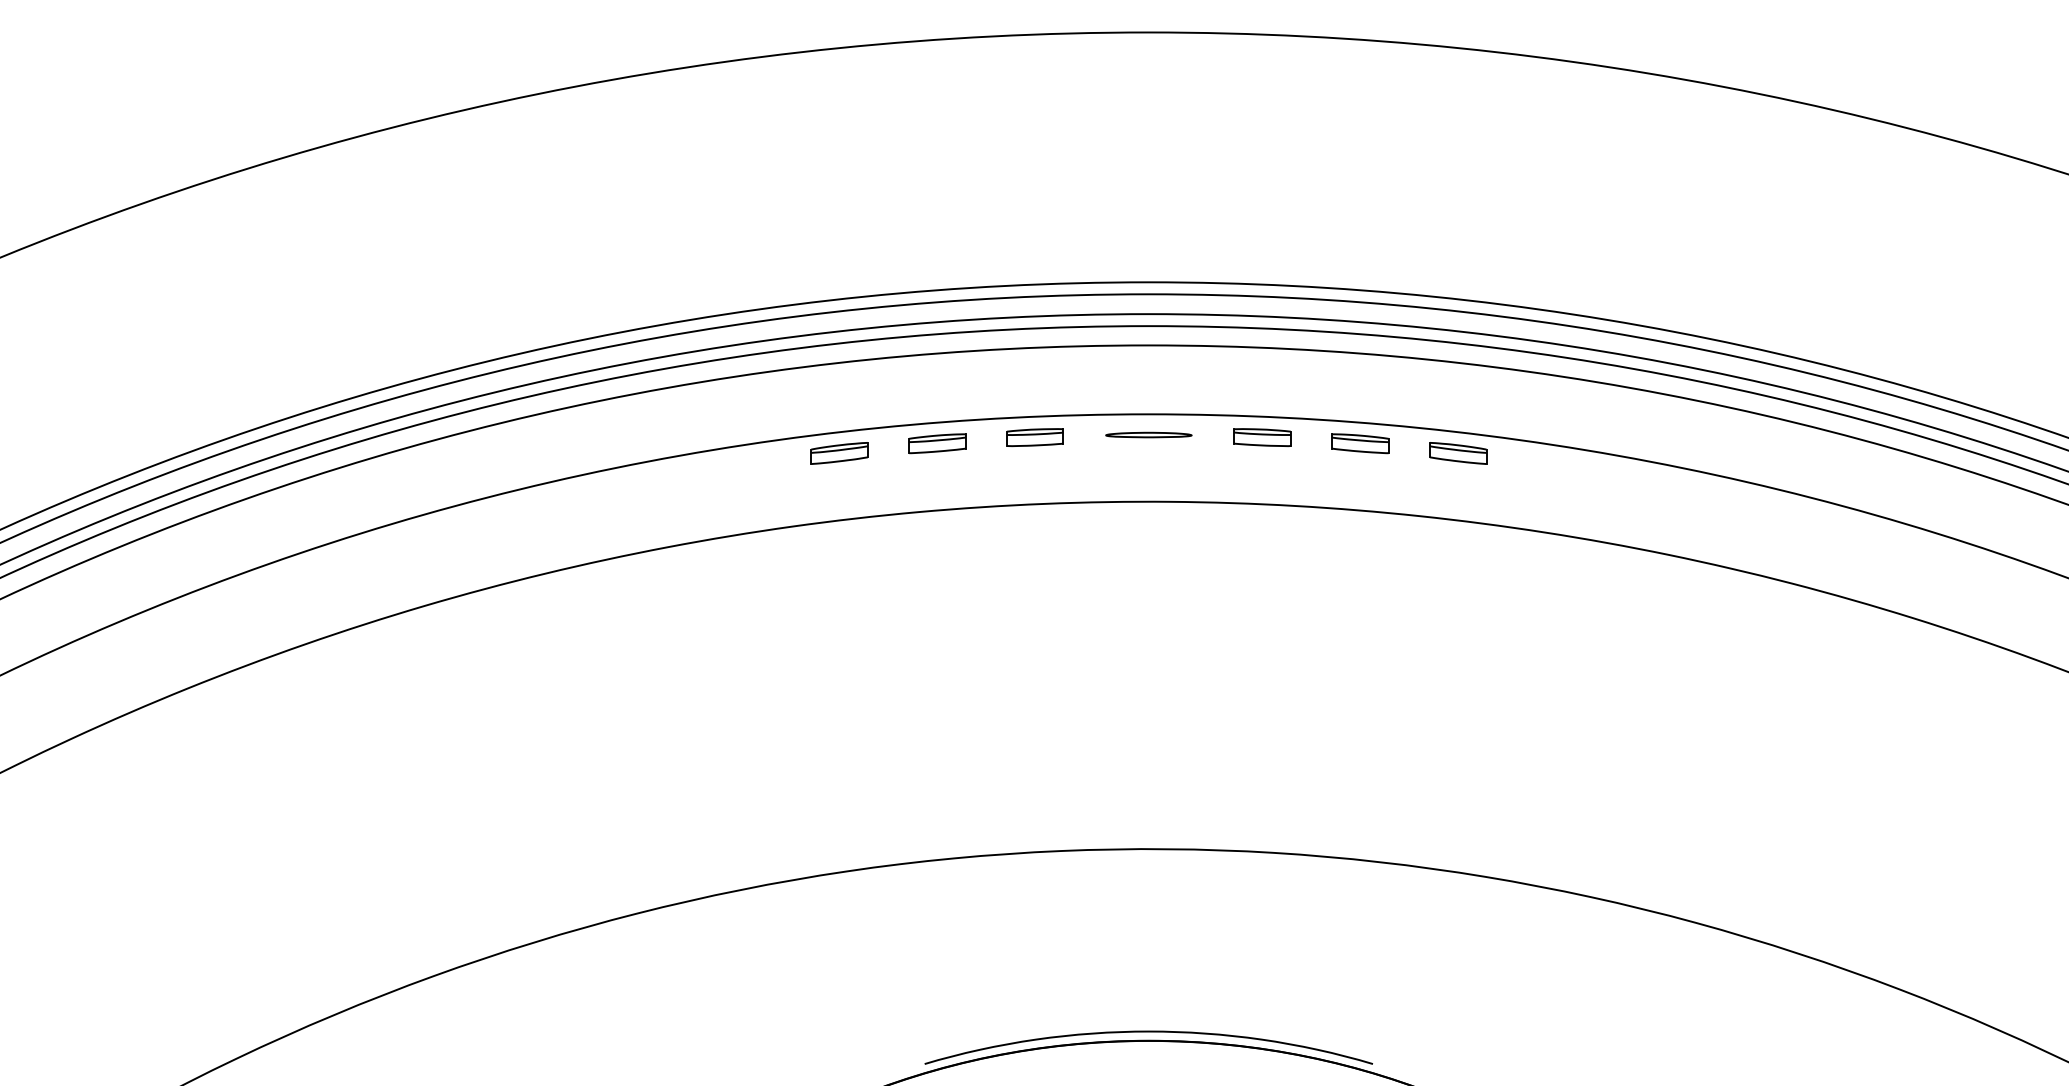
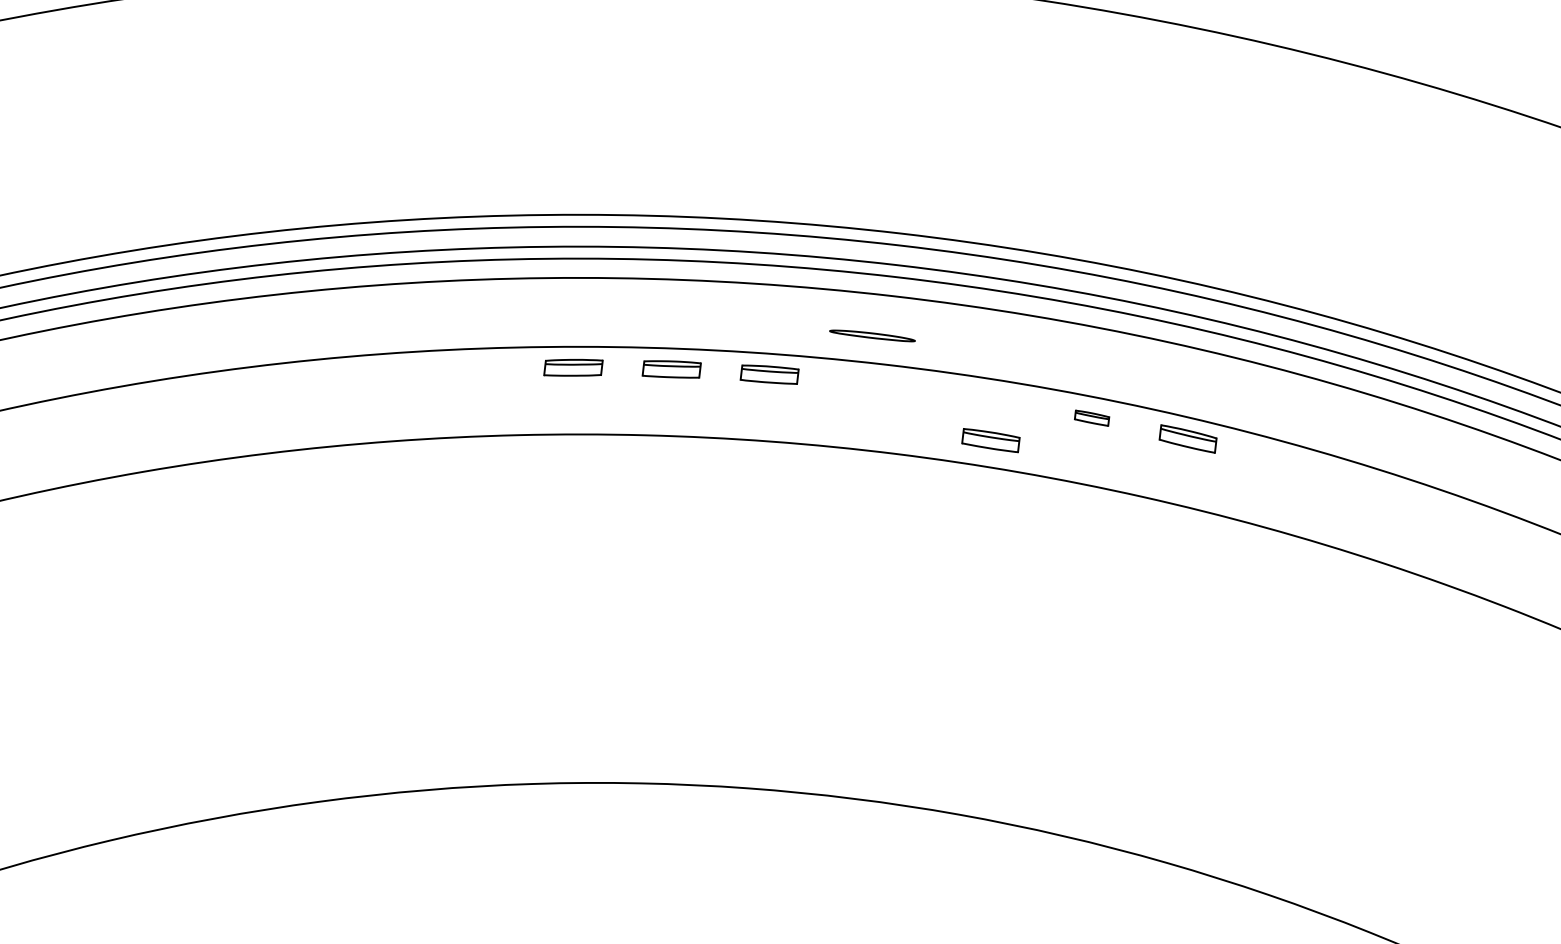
part: (1148, 434) -> (872, 335), moved
part: (1262, 437) -> (990, 440), moved
part: (1360, 443) -> (1092, 417), size x0.6

